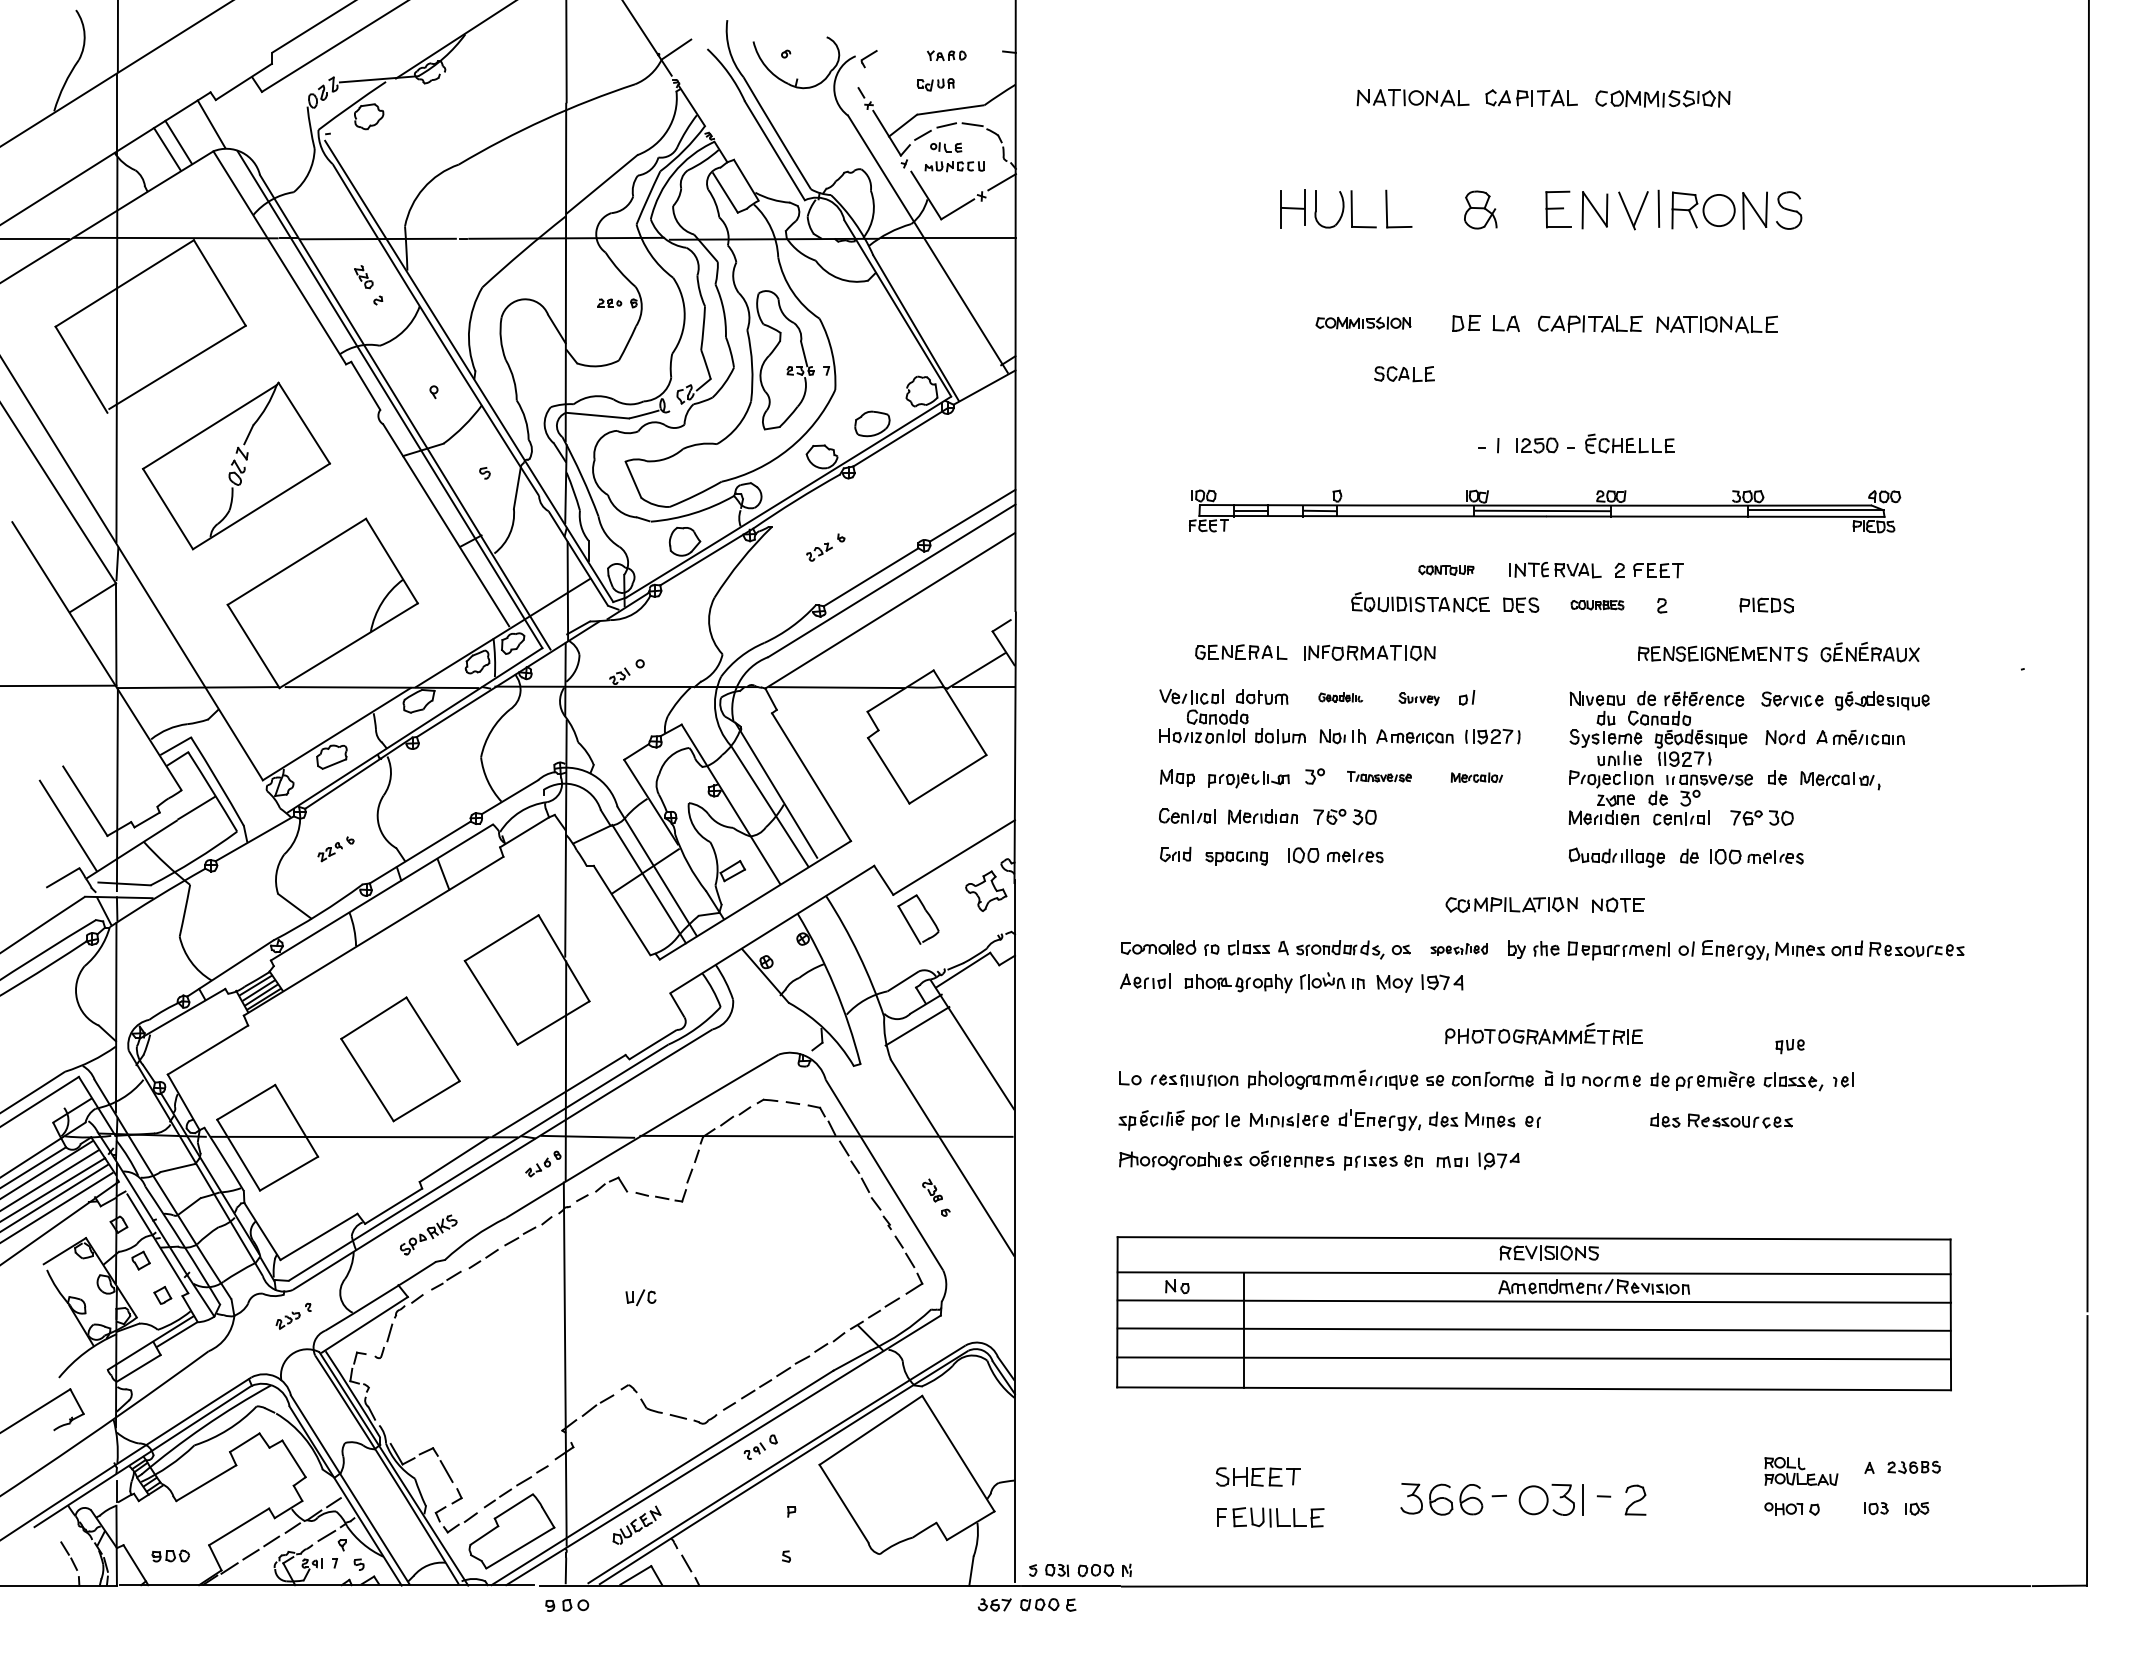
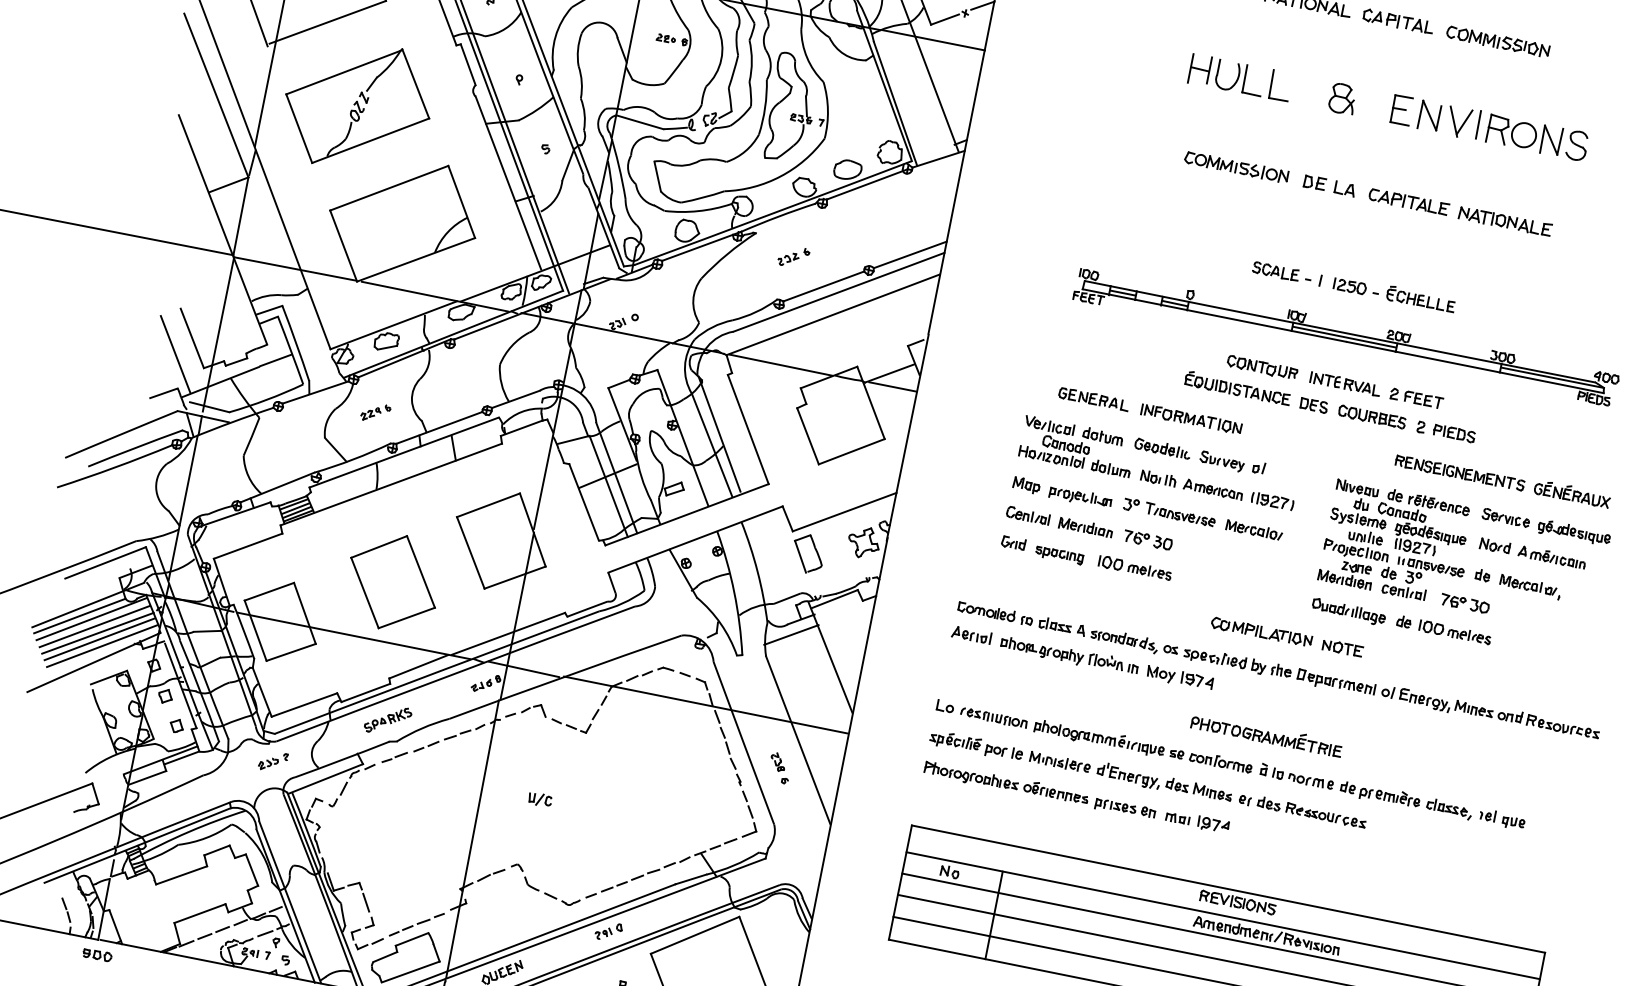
part: (1363, 322) -> (1236, 166), size x1.43
part: (1404, 374) -> (1275, 271), moved
part: (1446, 570) -> (1262, 367), size x1.67
part: (1597, 605) -> (1372, 417), size x1.67
part: (1766, 605) -> (1454, 433), moved
part: (1340, 697) -> (1162, 448), size x1.67
part: (1419, 699) -> (1222, 462), size x1.43
part: (1379, 776) -> (1180, 514), size x1.43
part: (1476, 777) -> (1254, 529), size x1.43
part: (1458, 949) -> (1214, 658), size x1.43
part: (1789, 1046) -> (1513, 823), moved
part: (1721, 1120) -> (1311, 812), moved
part: (170, 1555) -> (97, 954), moved

